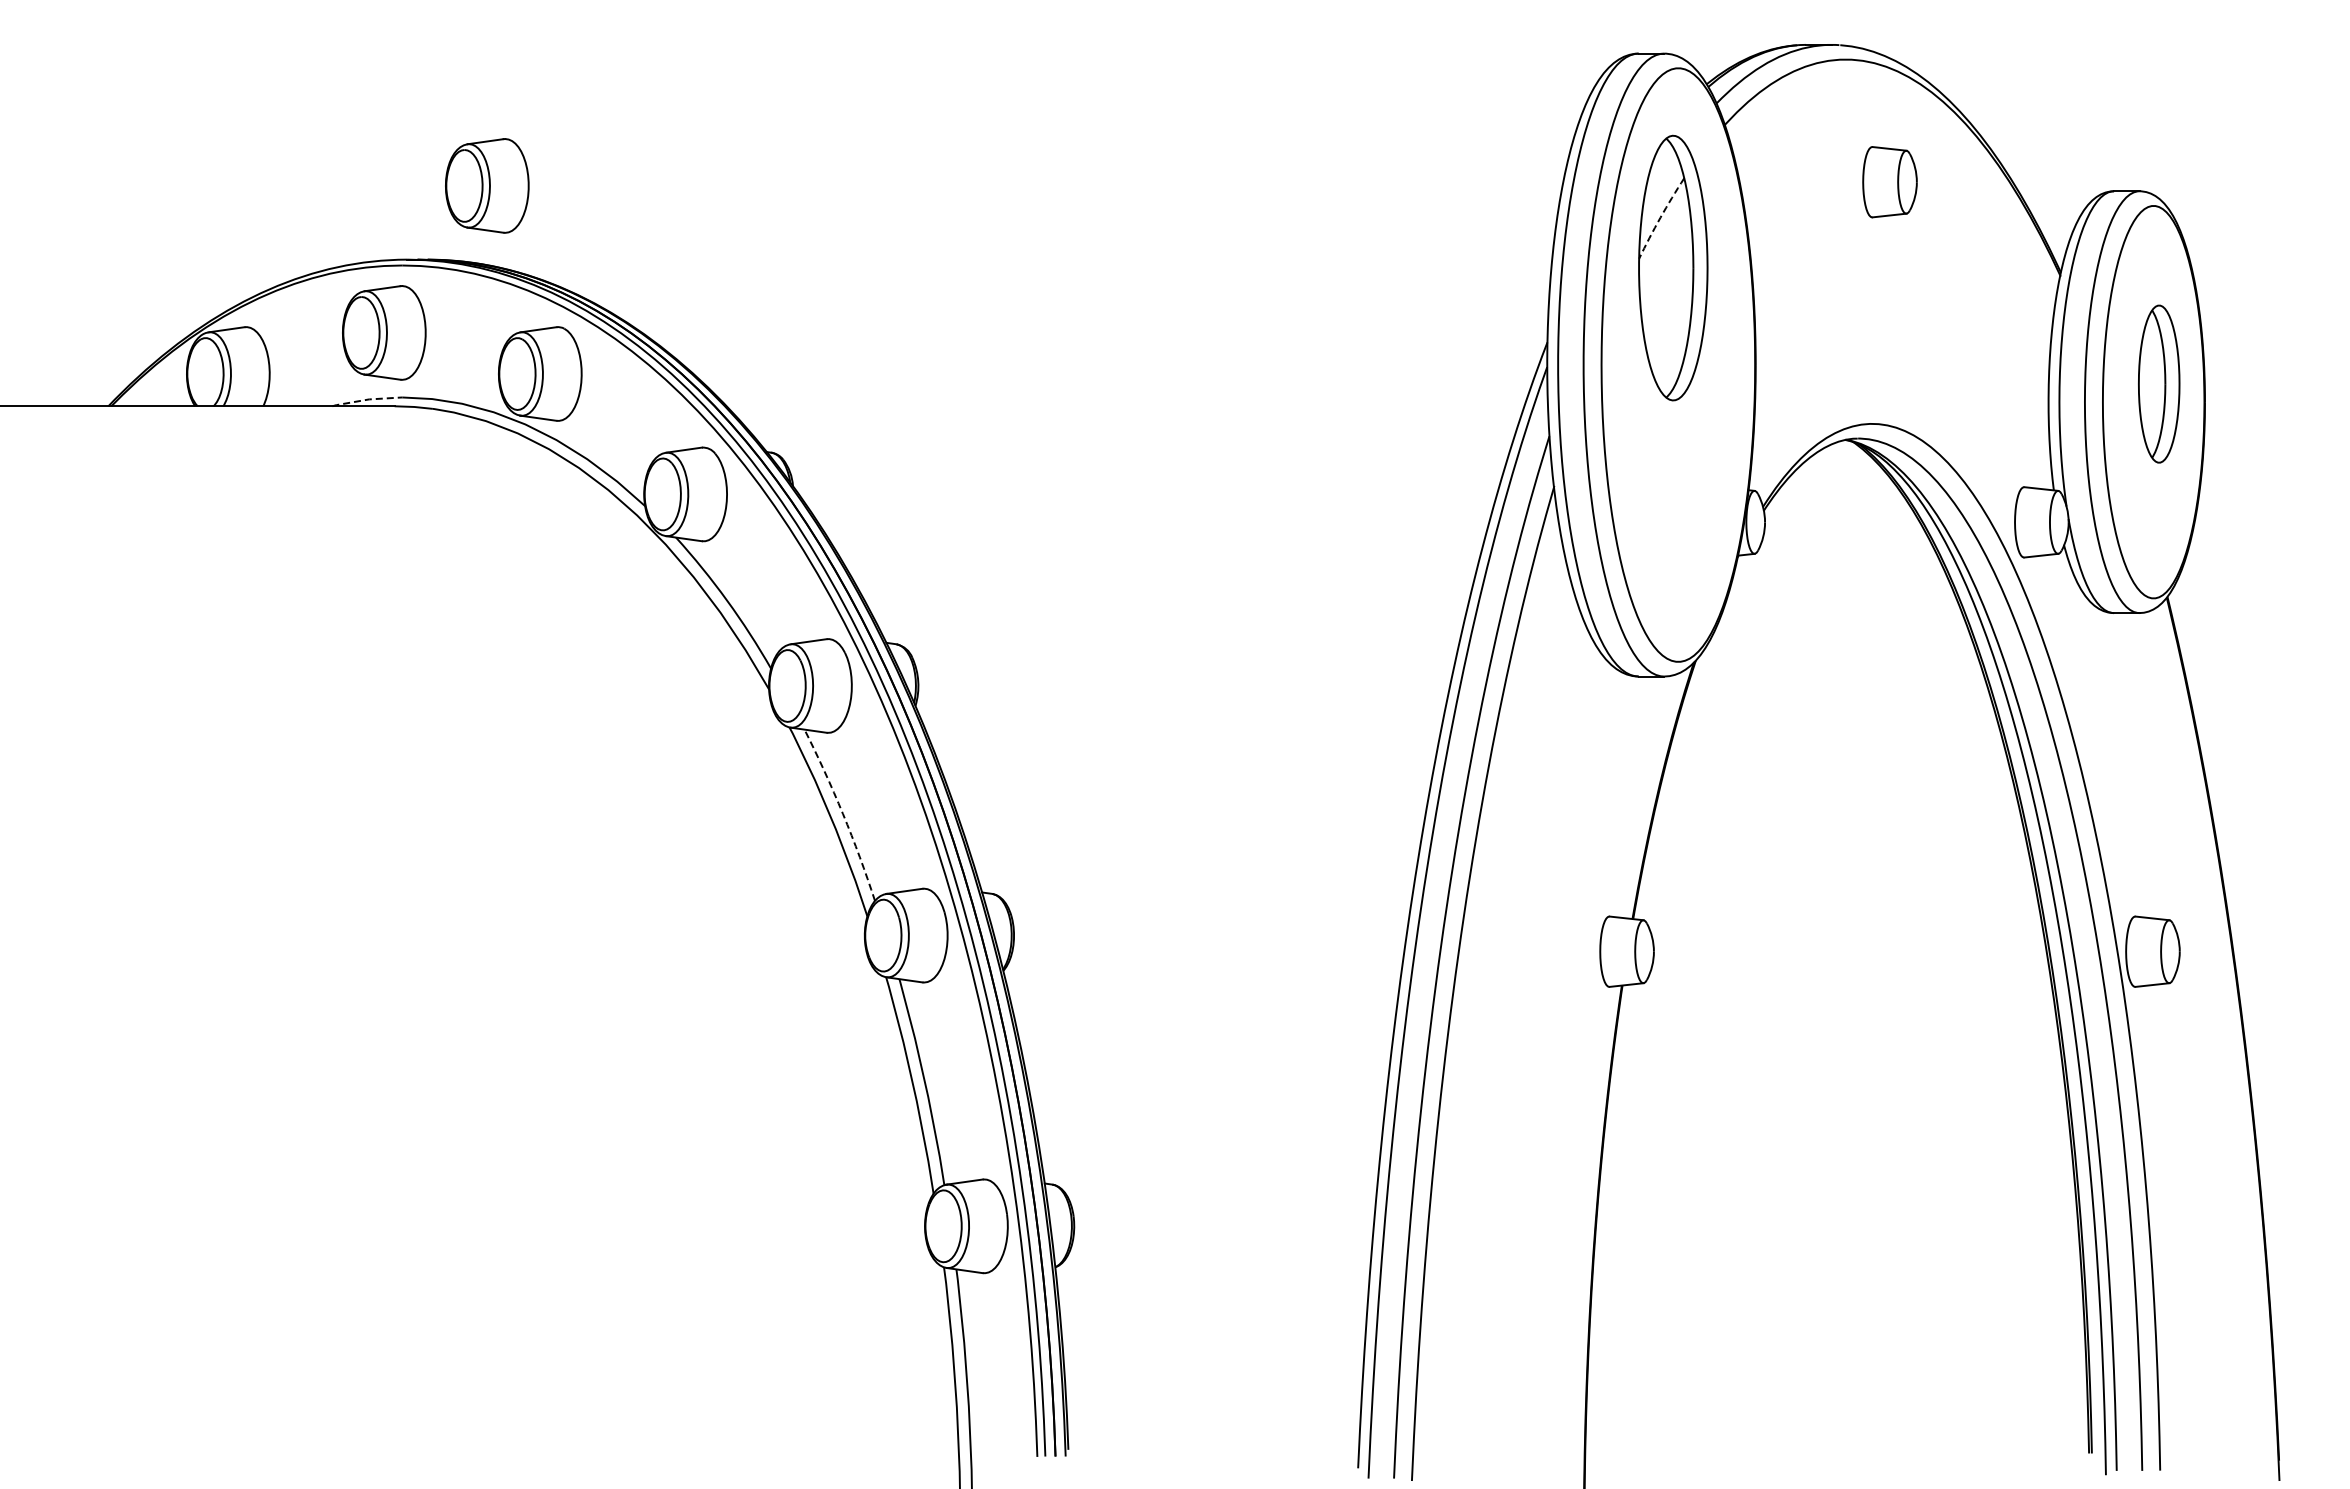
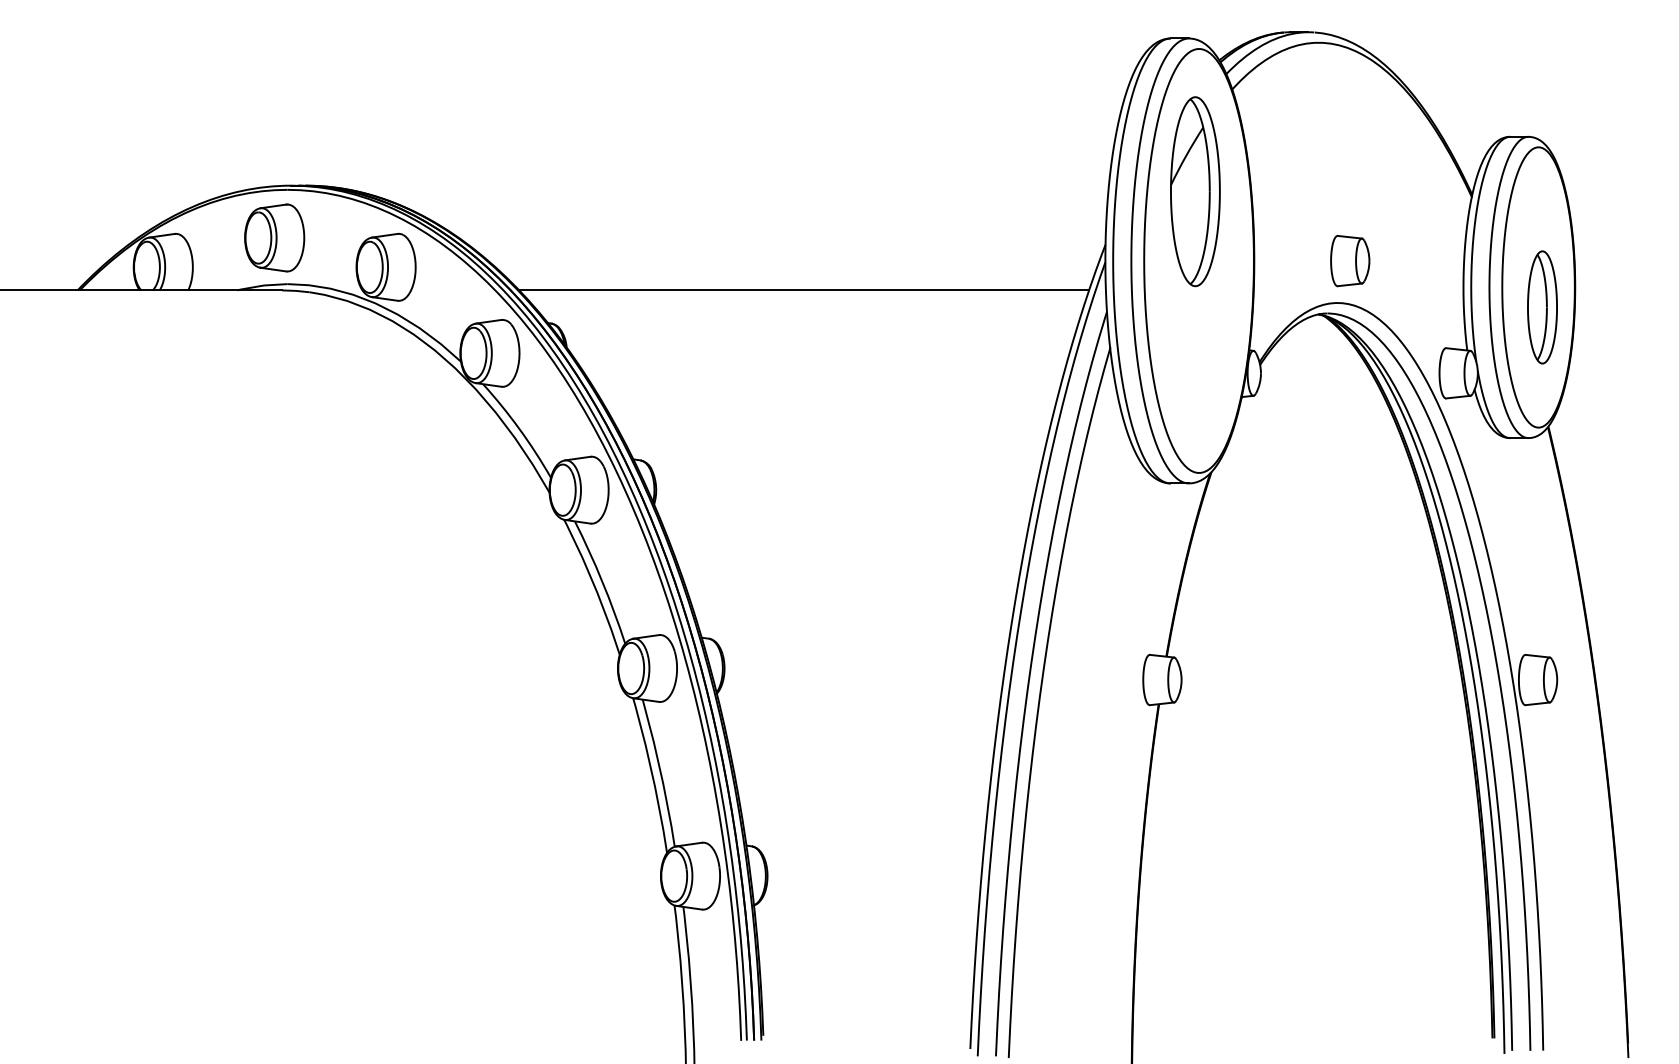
part: (1889, 182) -> (1349, 261), moved
part: (487, 185) -> (348, 132), removed
arc: (1660, 217) -> (1186, 155), dashed -> solid
part: (2159, 383) -> (1542, 306), moved
line: (367, 399) -> (262, 285), dashed -> solid
line: (1125, 406) -> (804, 290), added
arc: (842, 813) -> (601, 581), dashed -> solid

